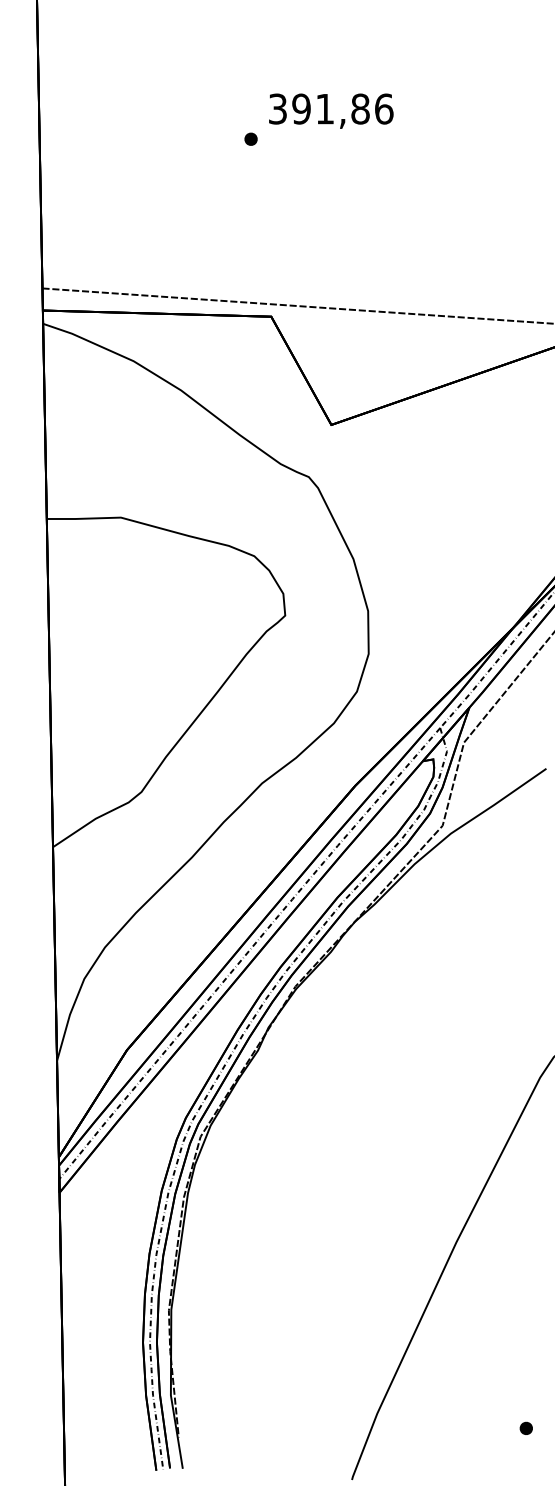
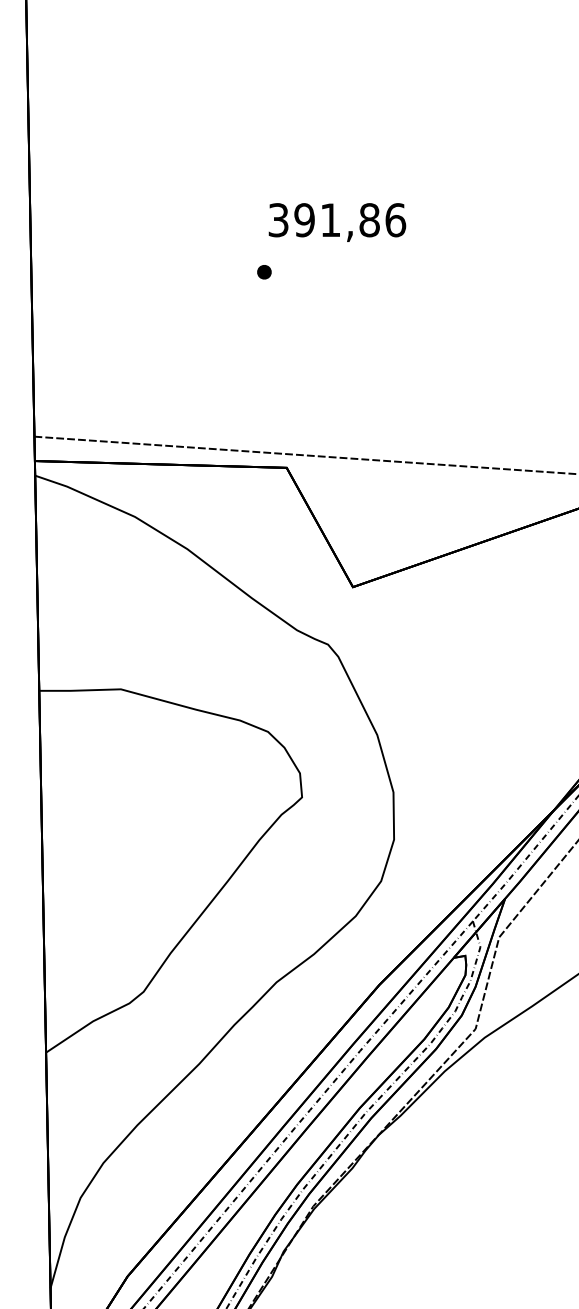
text: (331, 110) -> (337, 221), moved

